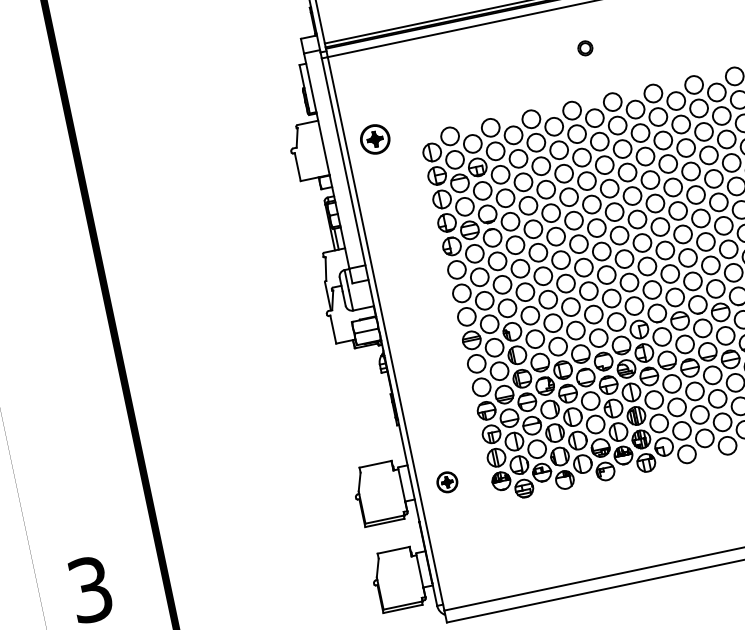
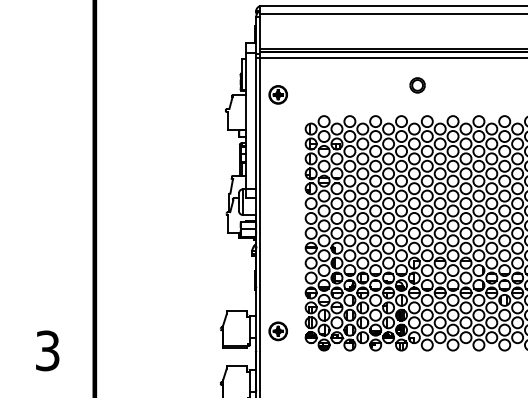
part: (585, 48) -> (417, 85), size x1.67
part: (373, 139) -> (277, 94), moved
part: (446, 482) -> (277, 331), size x1.43

